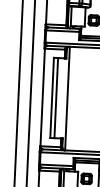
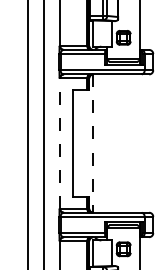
line: (42, 97) -> (60, 143), solid -> dashed
line: (56, 98) -> (78, 143), removed
line: (67, 99) -> (93, 144), solid -> dashed

